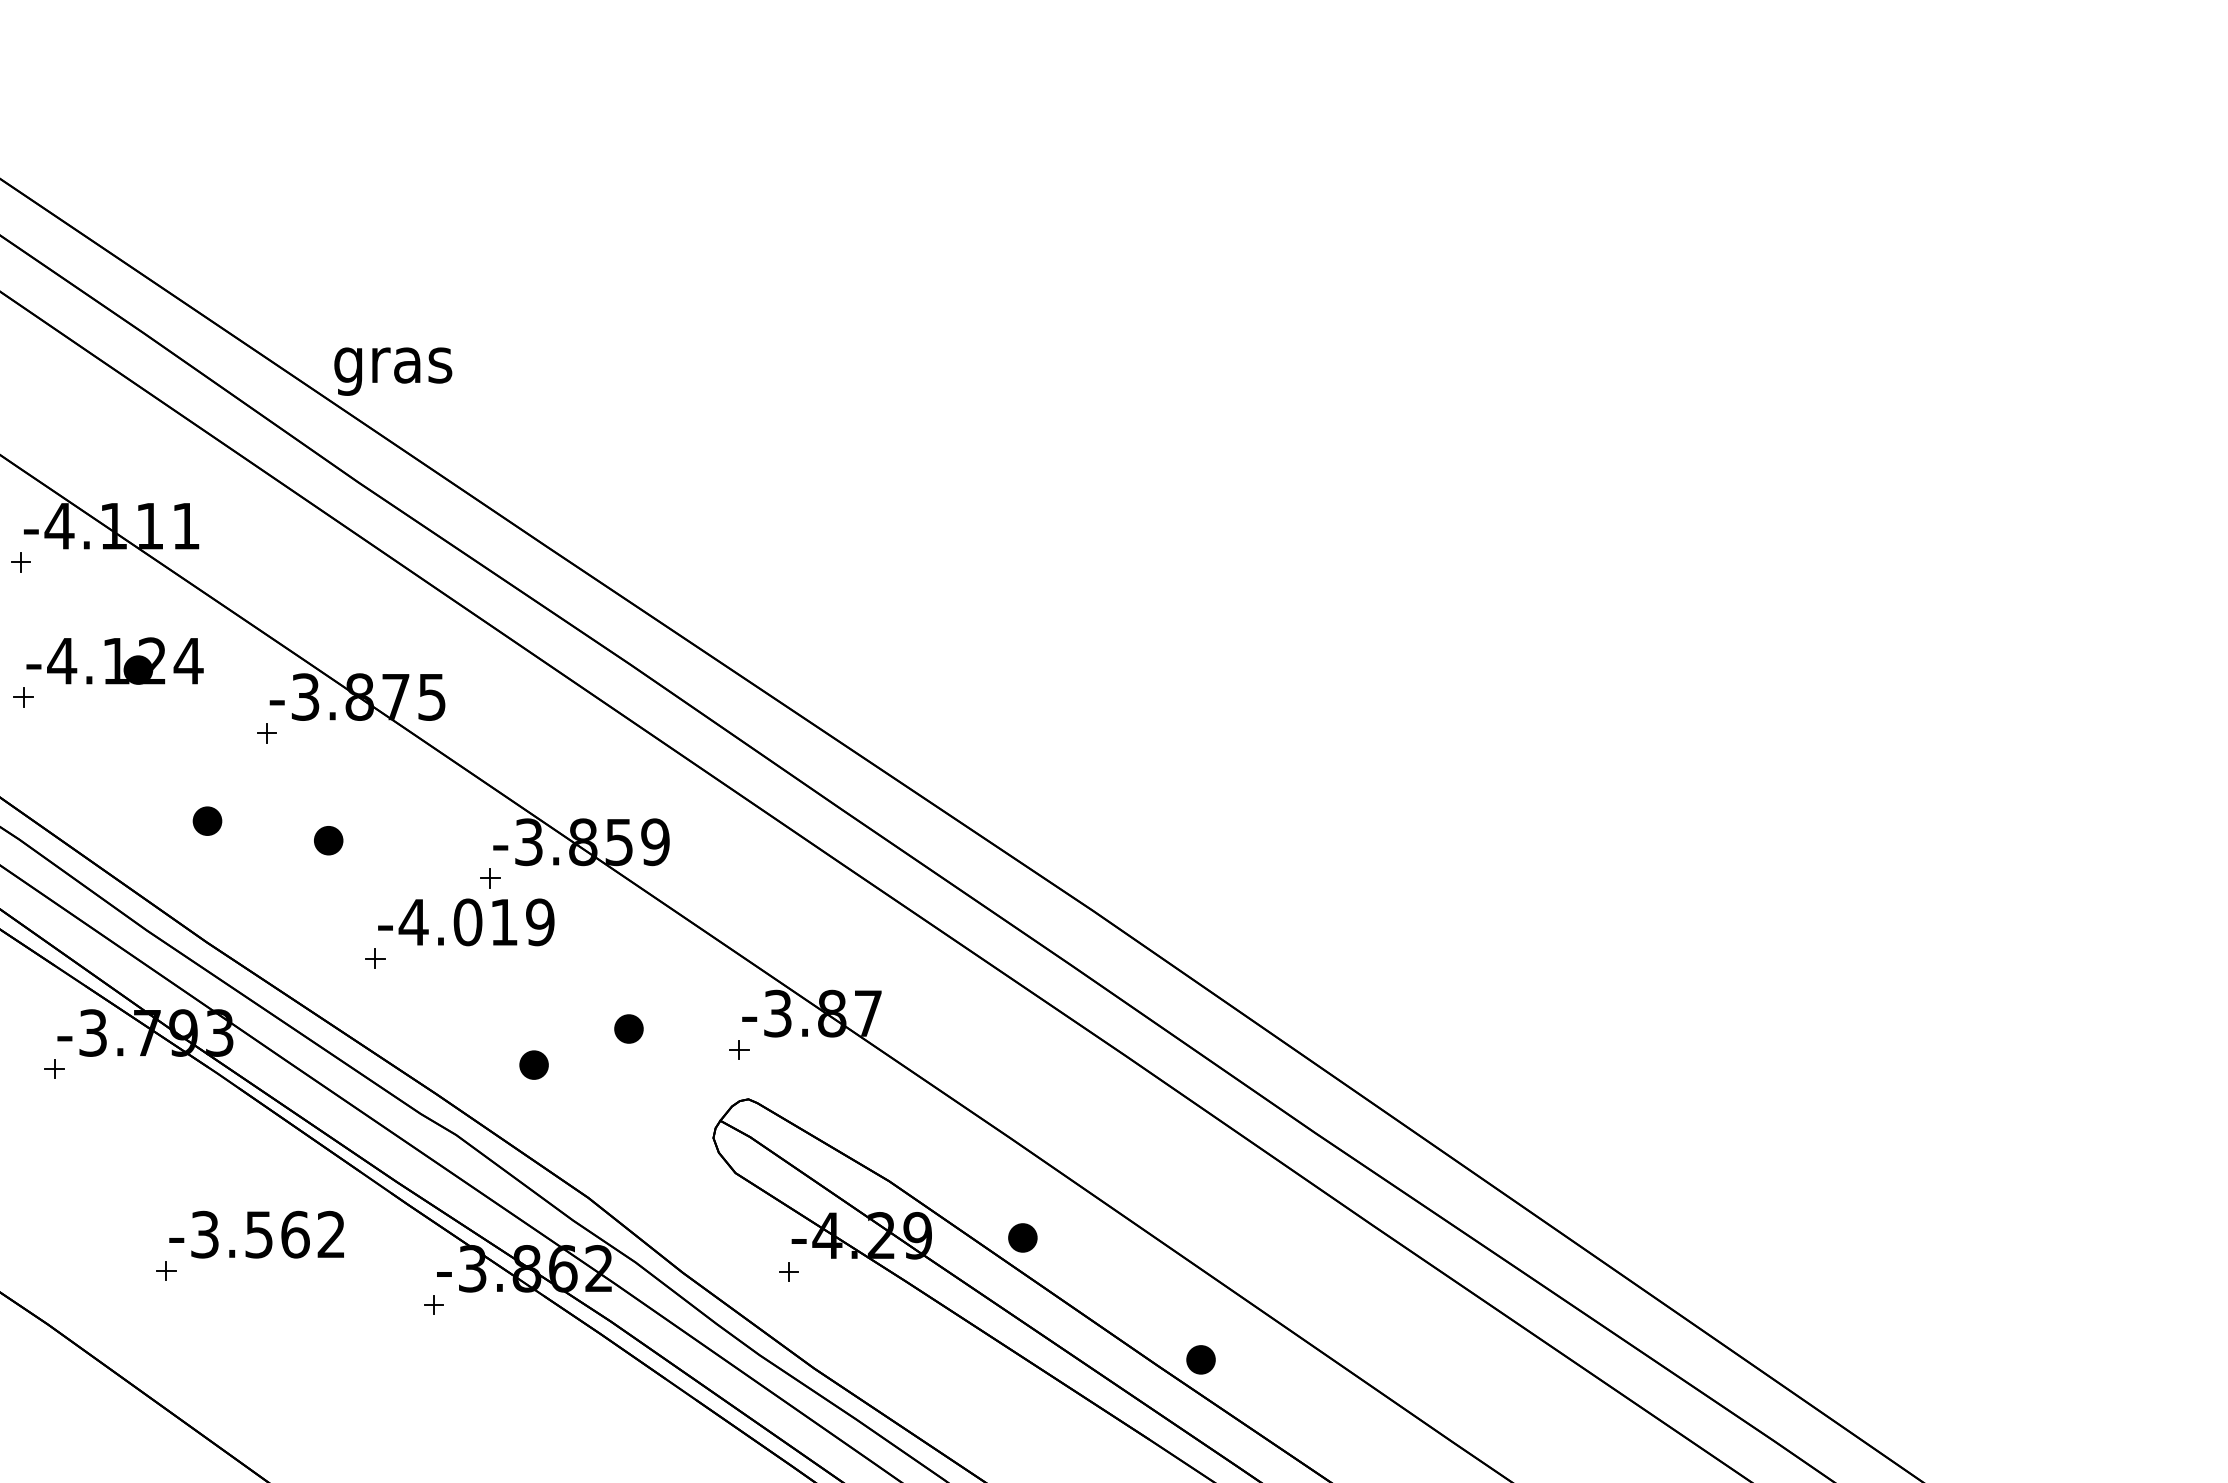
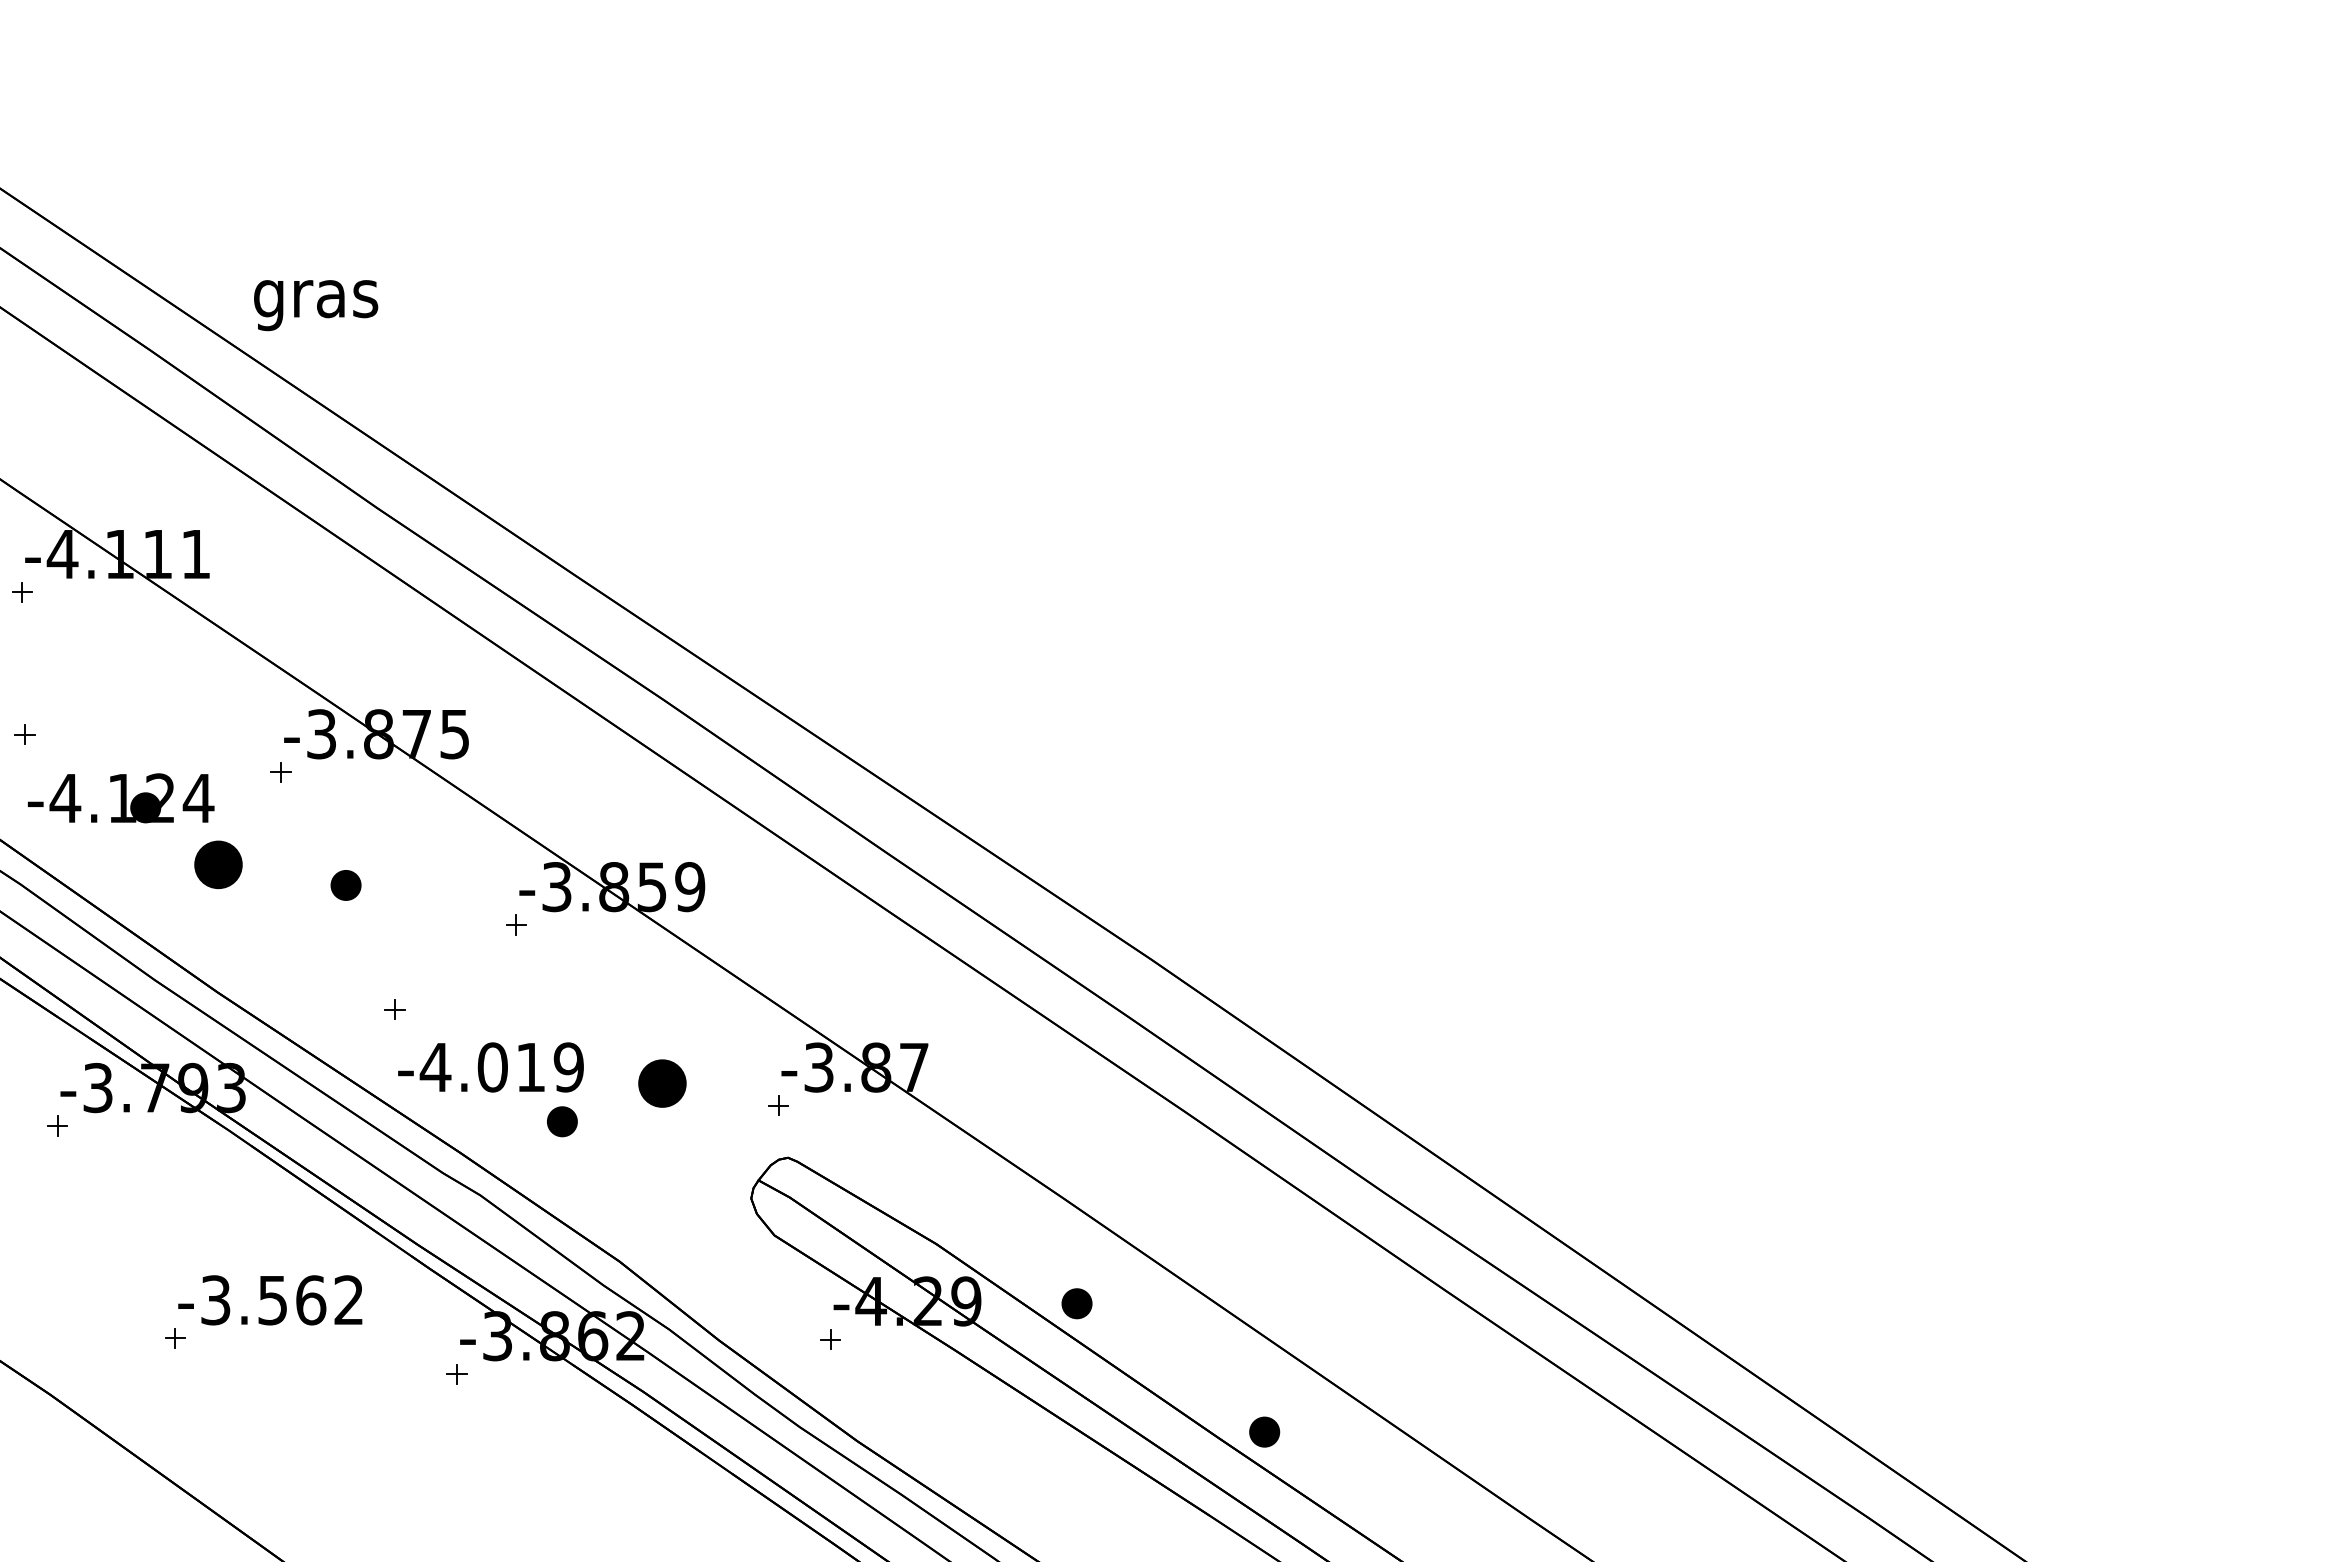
text: (393, 371) -> (316, 305), moved
part: (115, 661) -> (121, 798), moved
part: (207, 820) -> (218, 864), size x1.6
text: (465, 922) -> (490, 1067), moved
part: (628, 1028) -> (661, 1083), size x1.6

